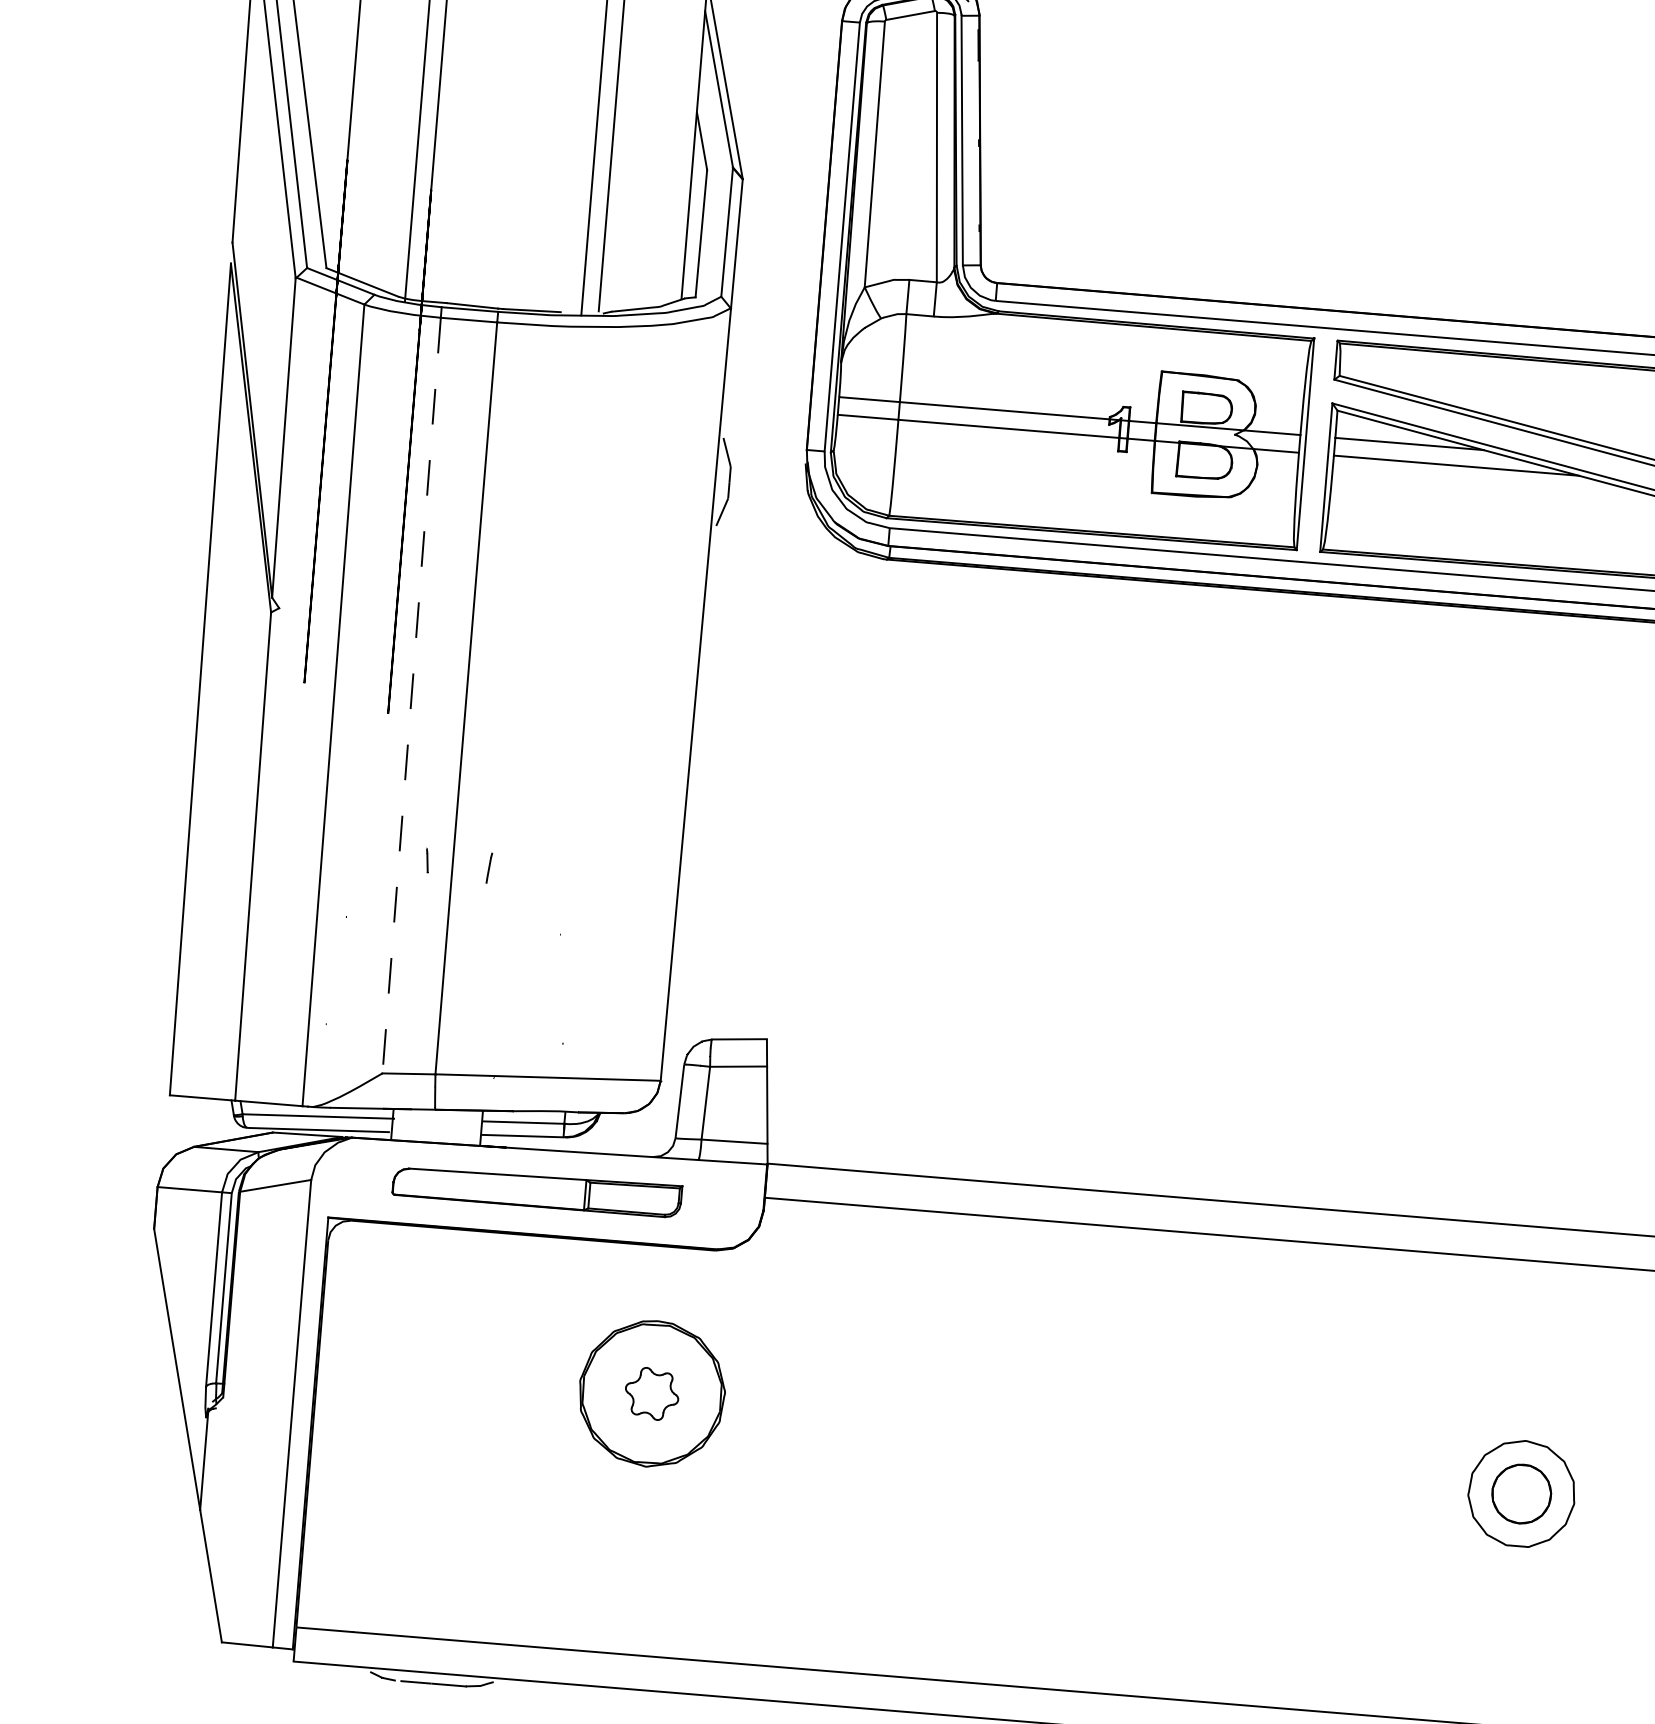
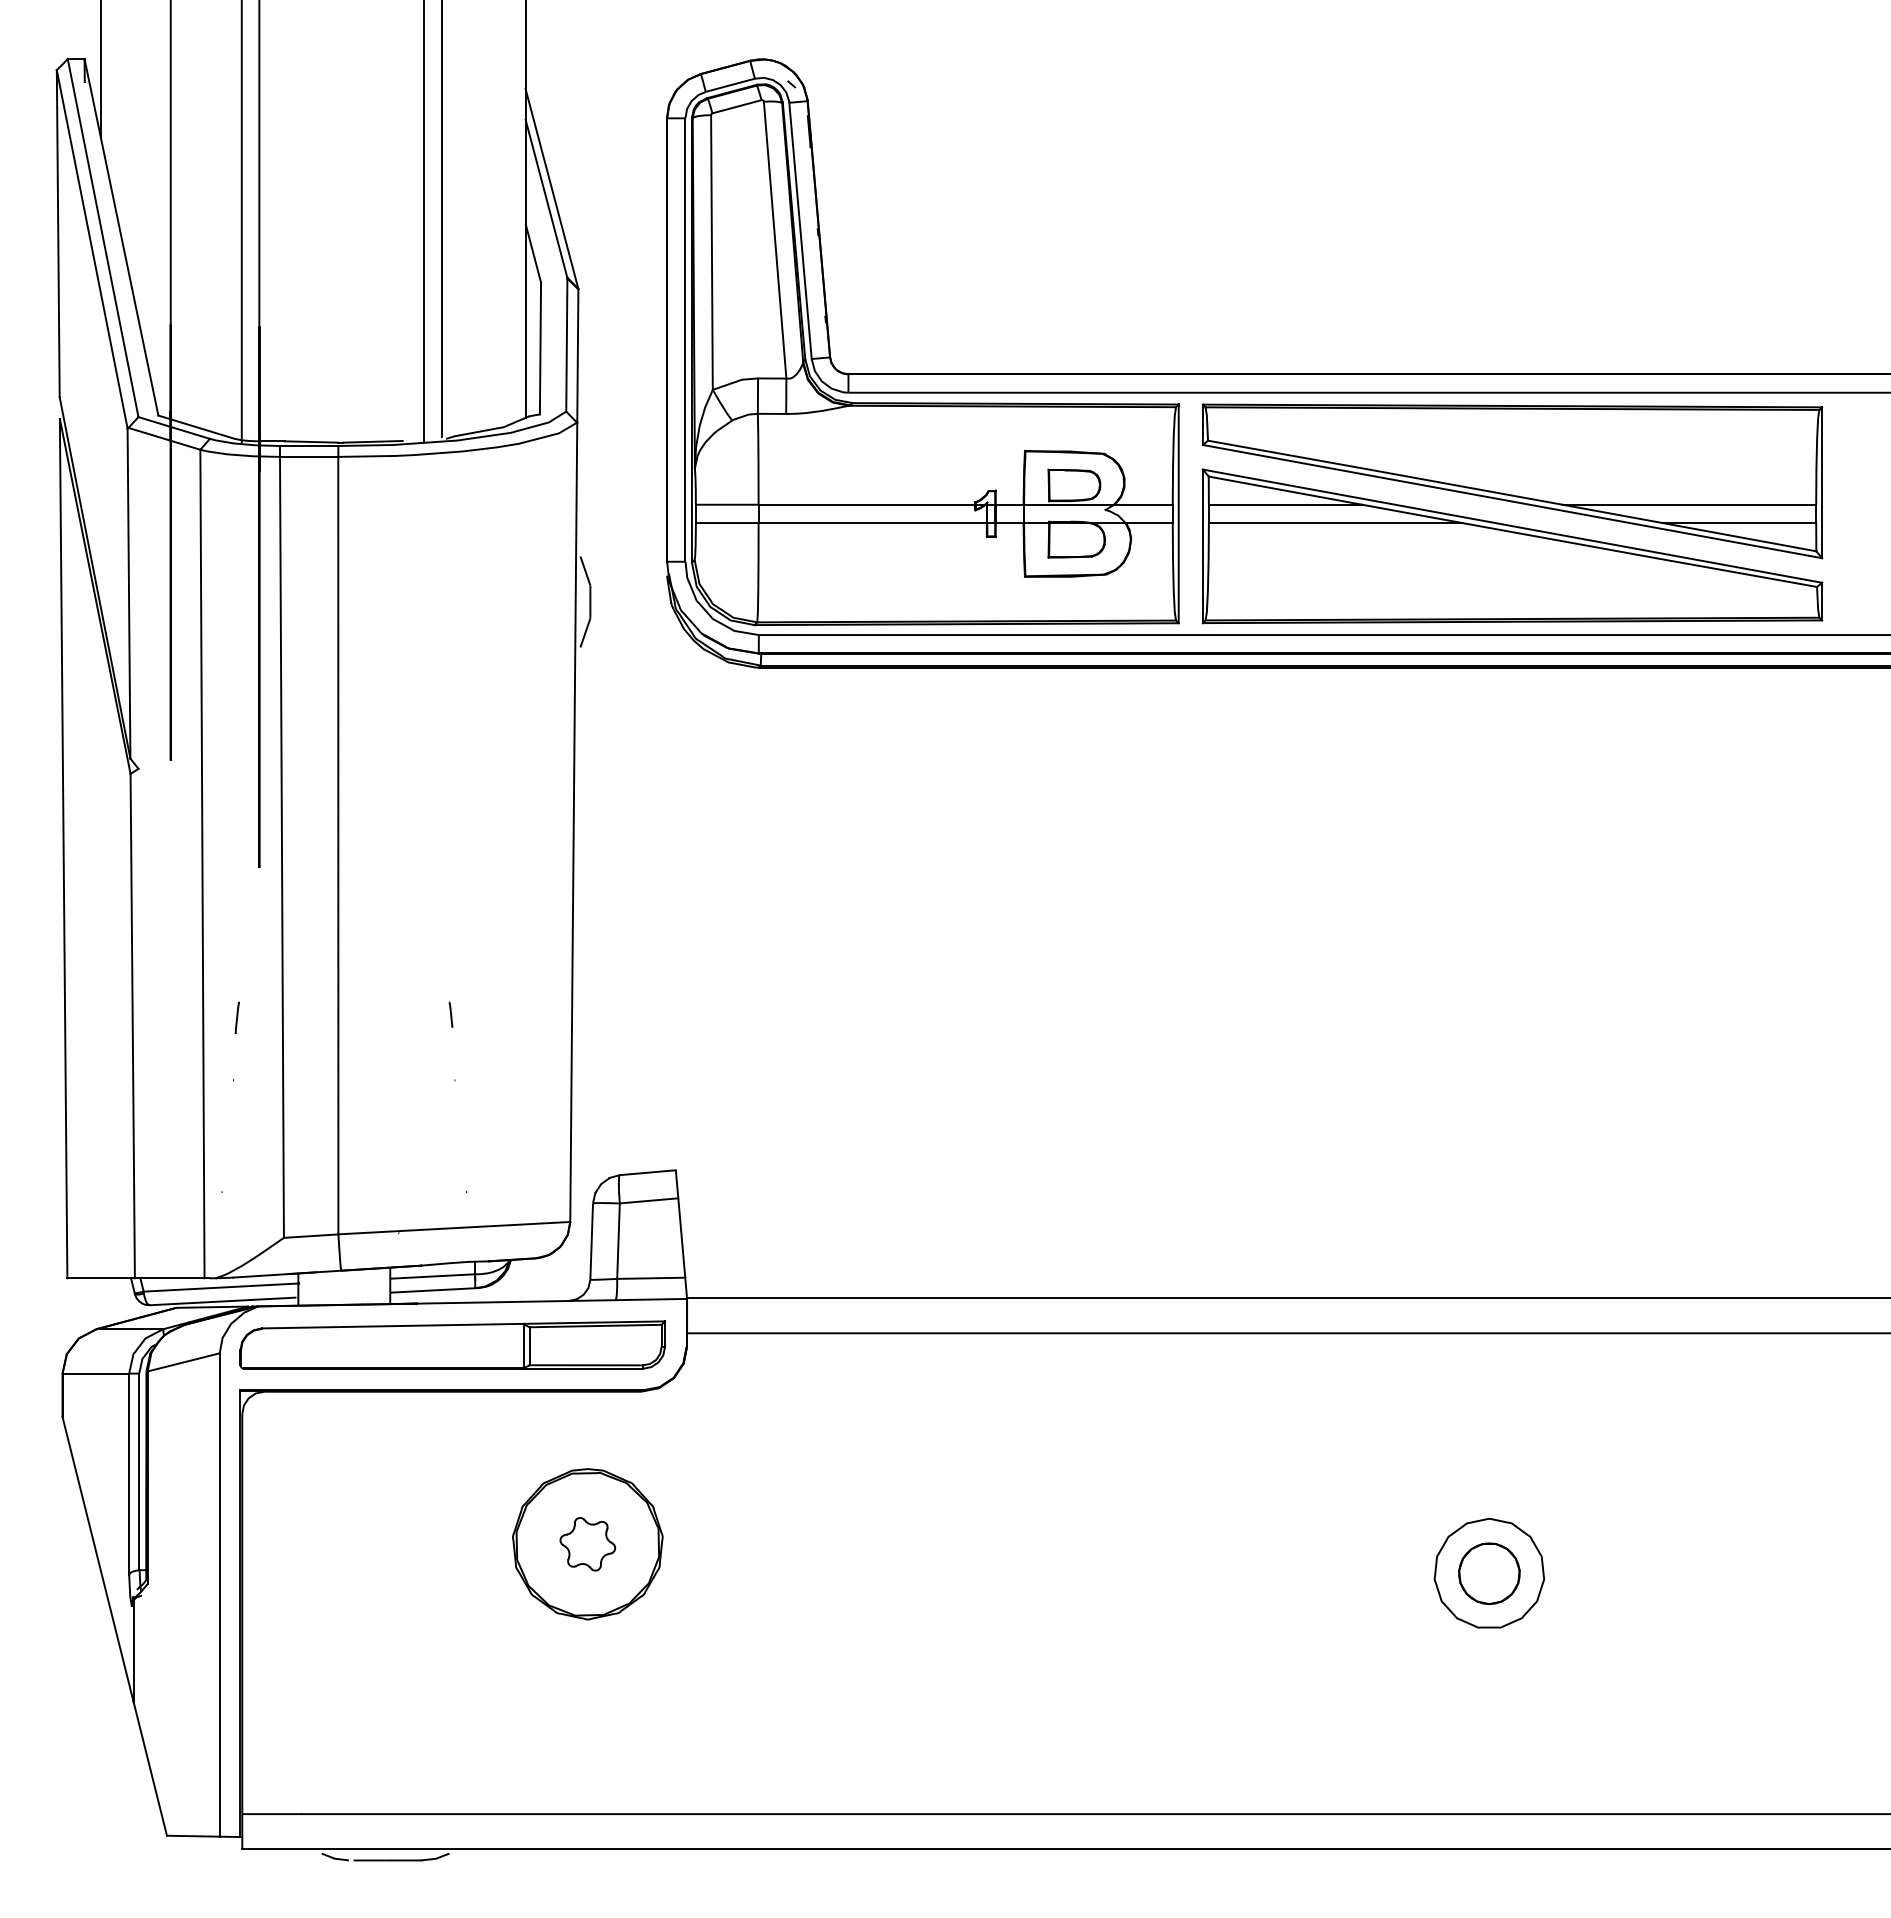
line: (411, 695) -> (281, 847), dashed -> solid
line: (426, 860) -> (450, 1014), moved
line: (488, 867) -> (236, 1017), moved
part: (537, 1189) -> (452, 1344), size x1.43

